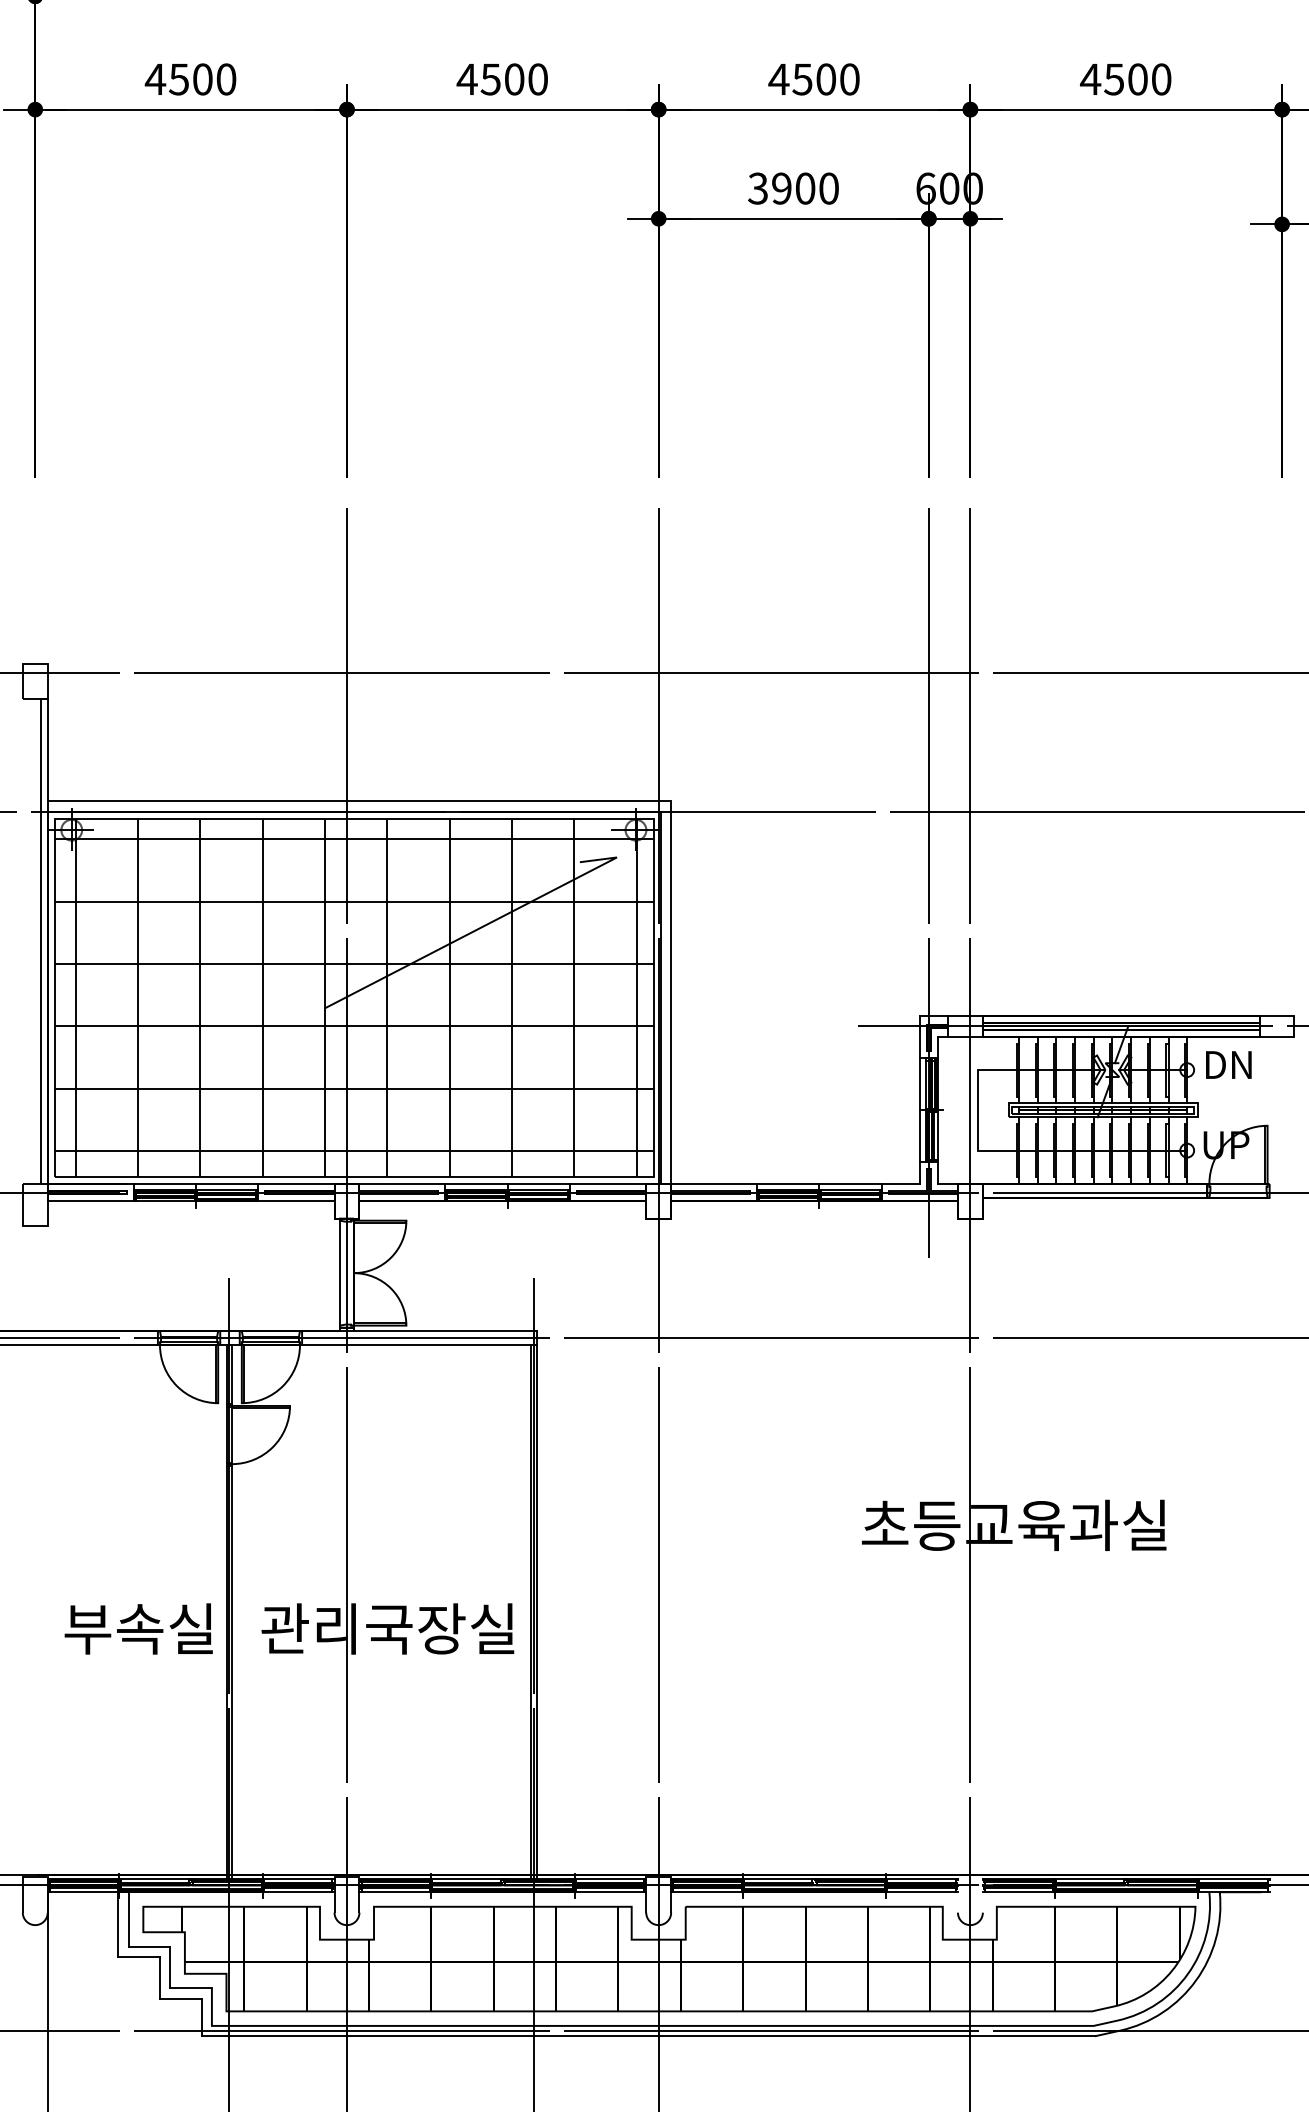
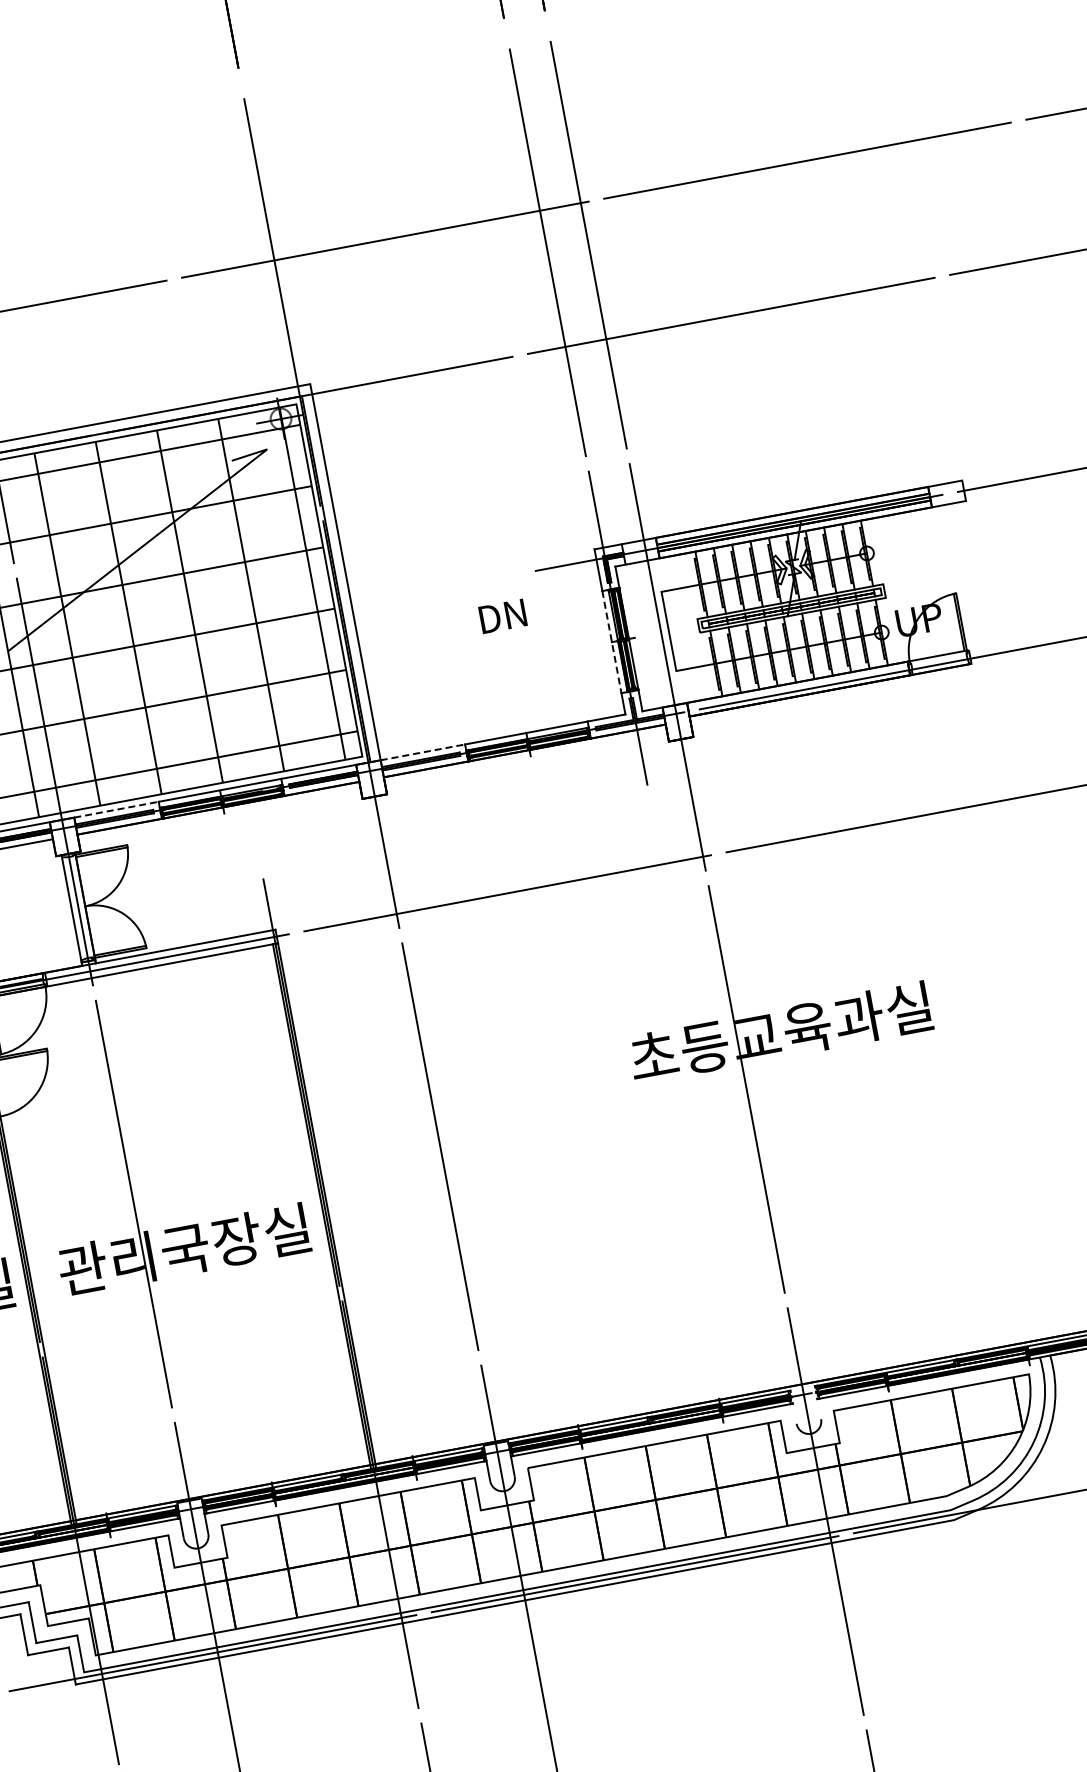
text: (1228, 1064) -> (502, 615), moved
line: (920, 1110) -> (612, 642), solid -> dashed
line: (402, 1183) -> (116, 809), solid -> dashed
line: (714, 1183) -> (423, 751), solid -> dashed

